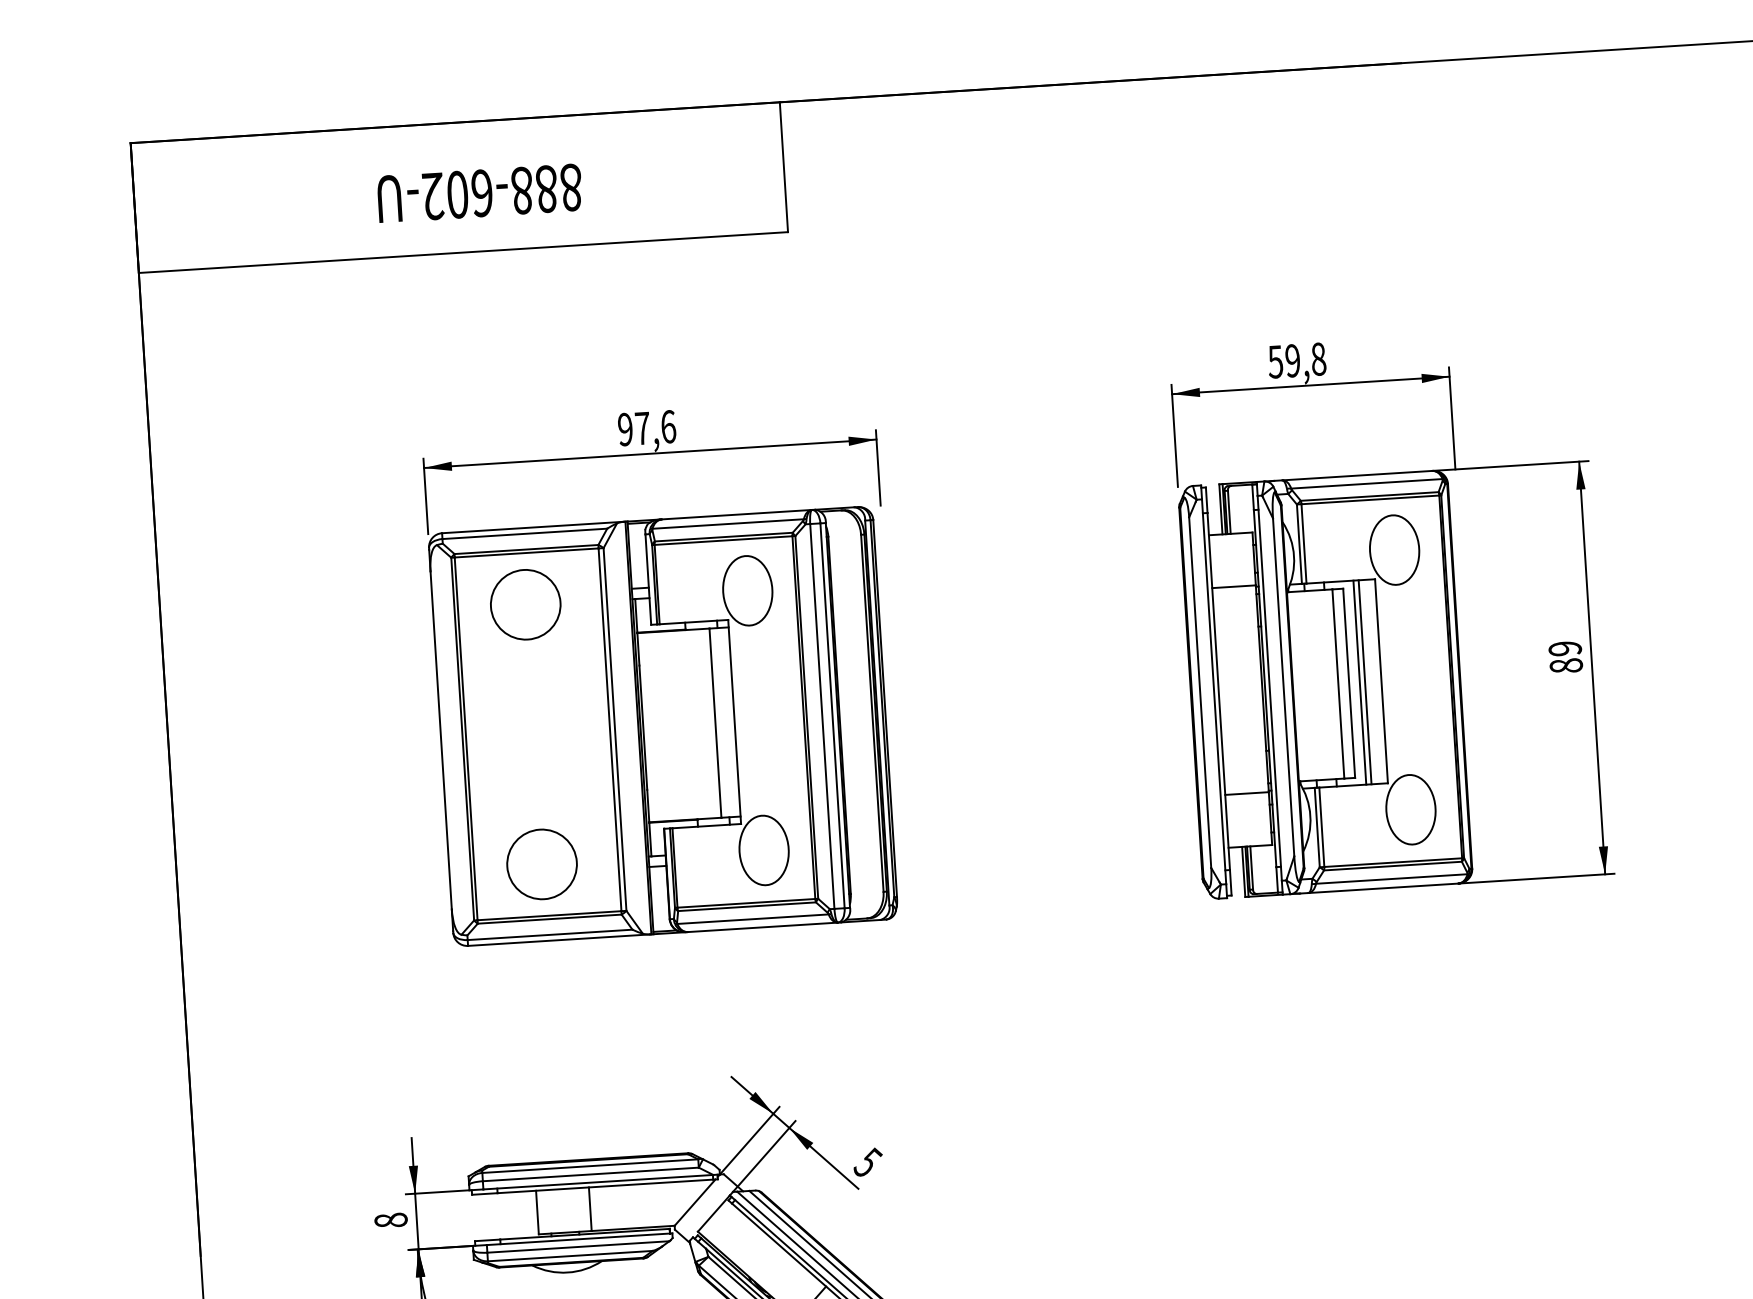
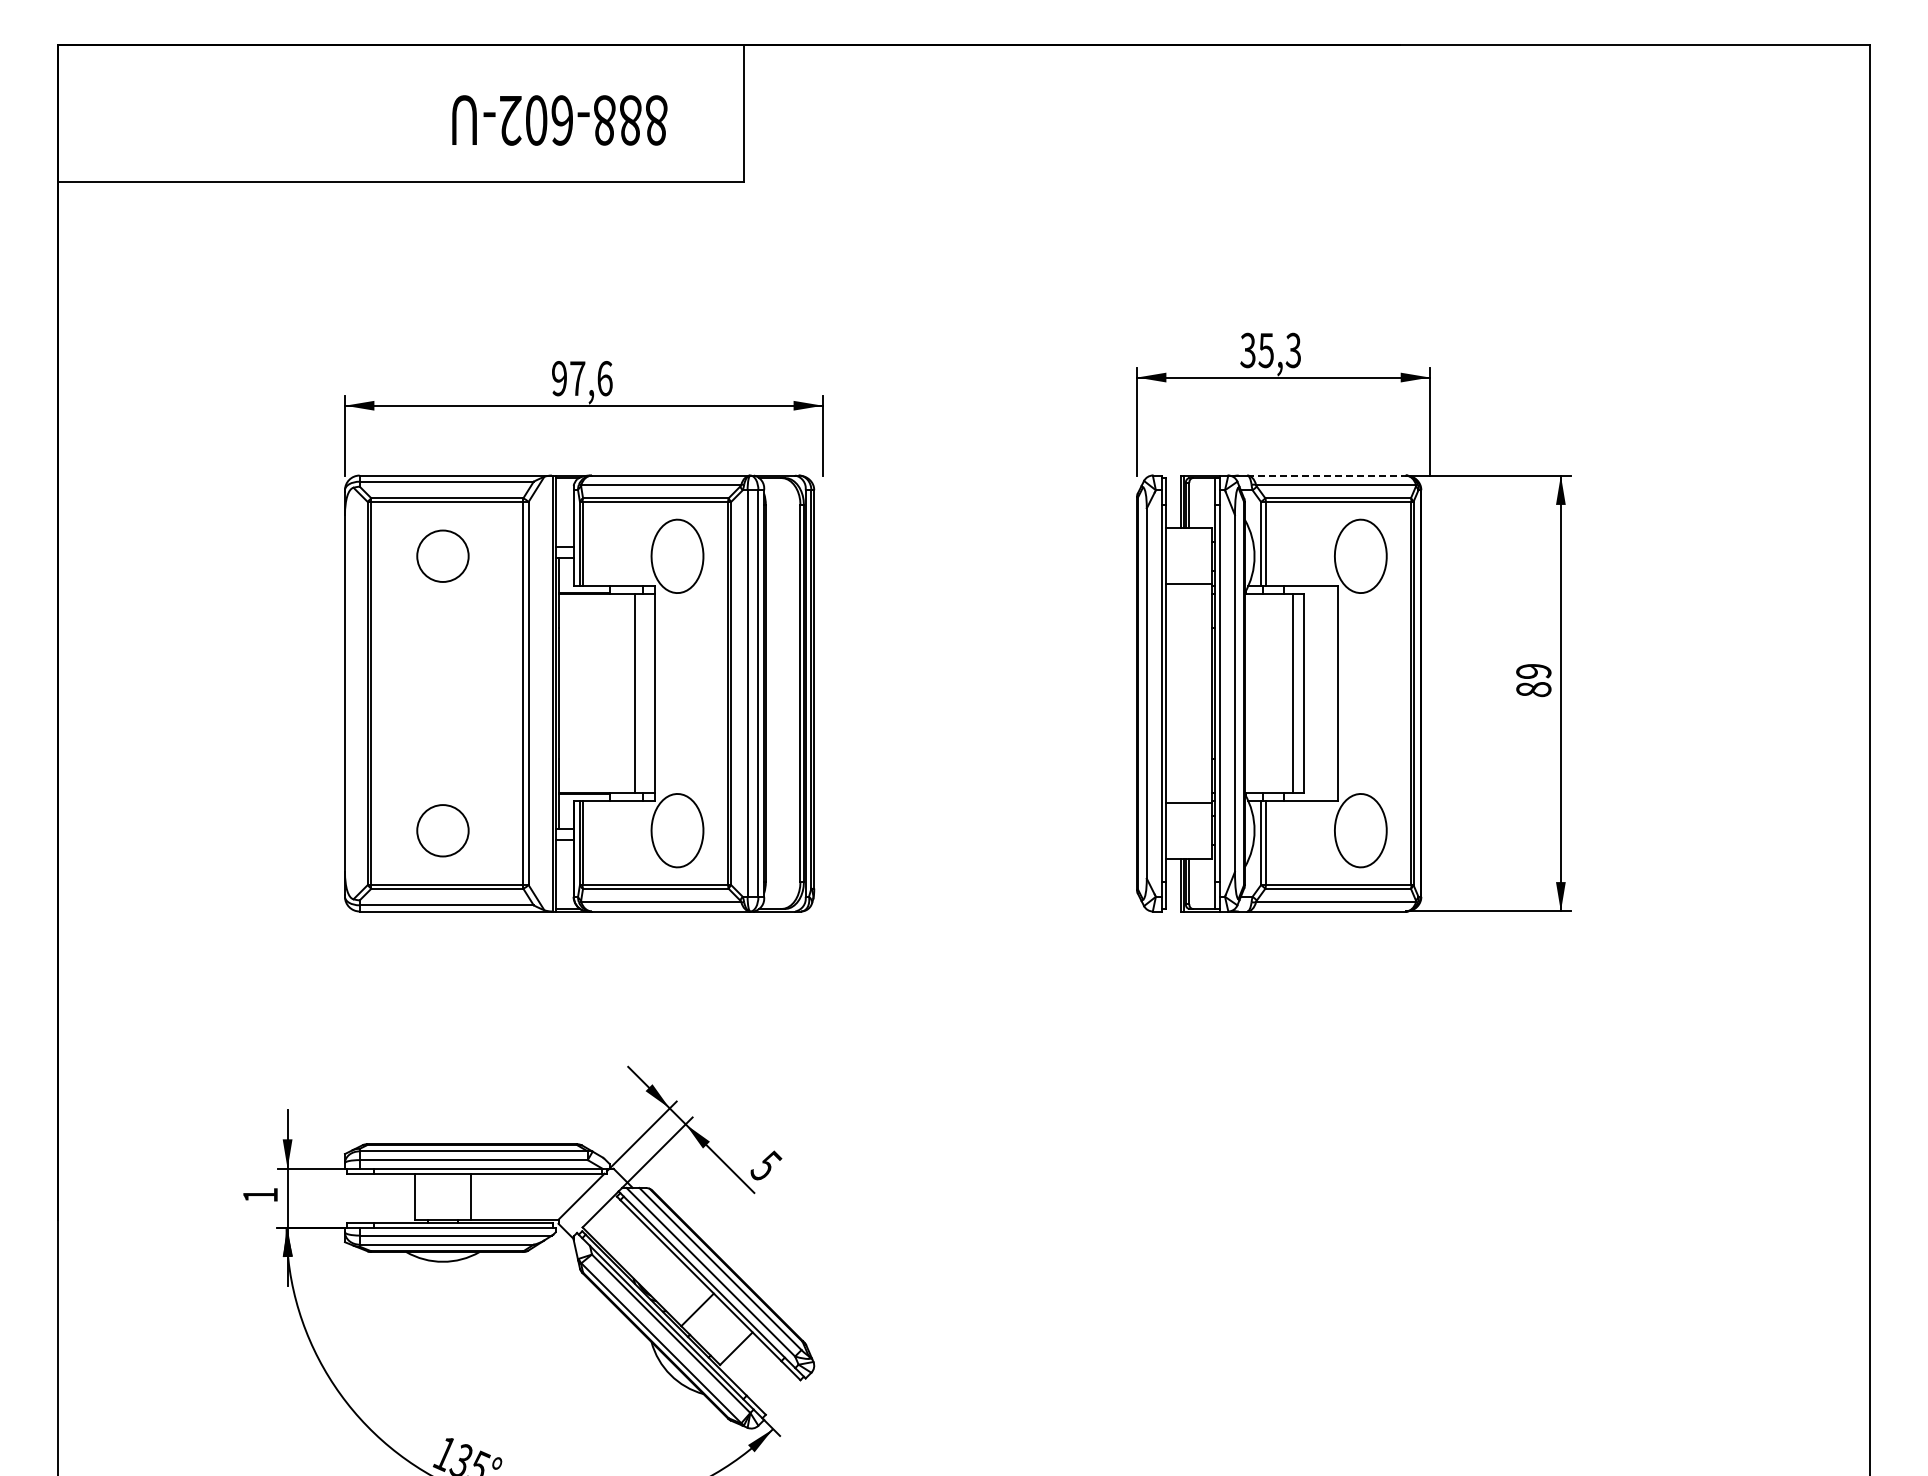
text: (479, 193) -> (559, 120), moved
text: (1296, 360) -> (1270, 350), 59,8 -> 35,3
line: (1358, 475) -> (1327, 475), solid -> dashed
circle: (525, 603) -> (442, 555), size x0.7
line: (1359, 682) -> (1315, 693), removed
line: (1365, 682) -> (1321, 693), removed
circle: (541, 864) -> (442, 830), size x0.7
text: (391, 1219) -> (260, 1194), 8 -> 1

